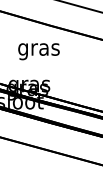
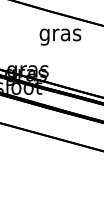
text: (38, 51) -> (60, 36), moved

